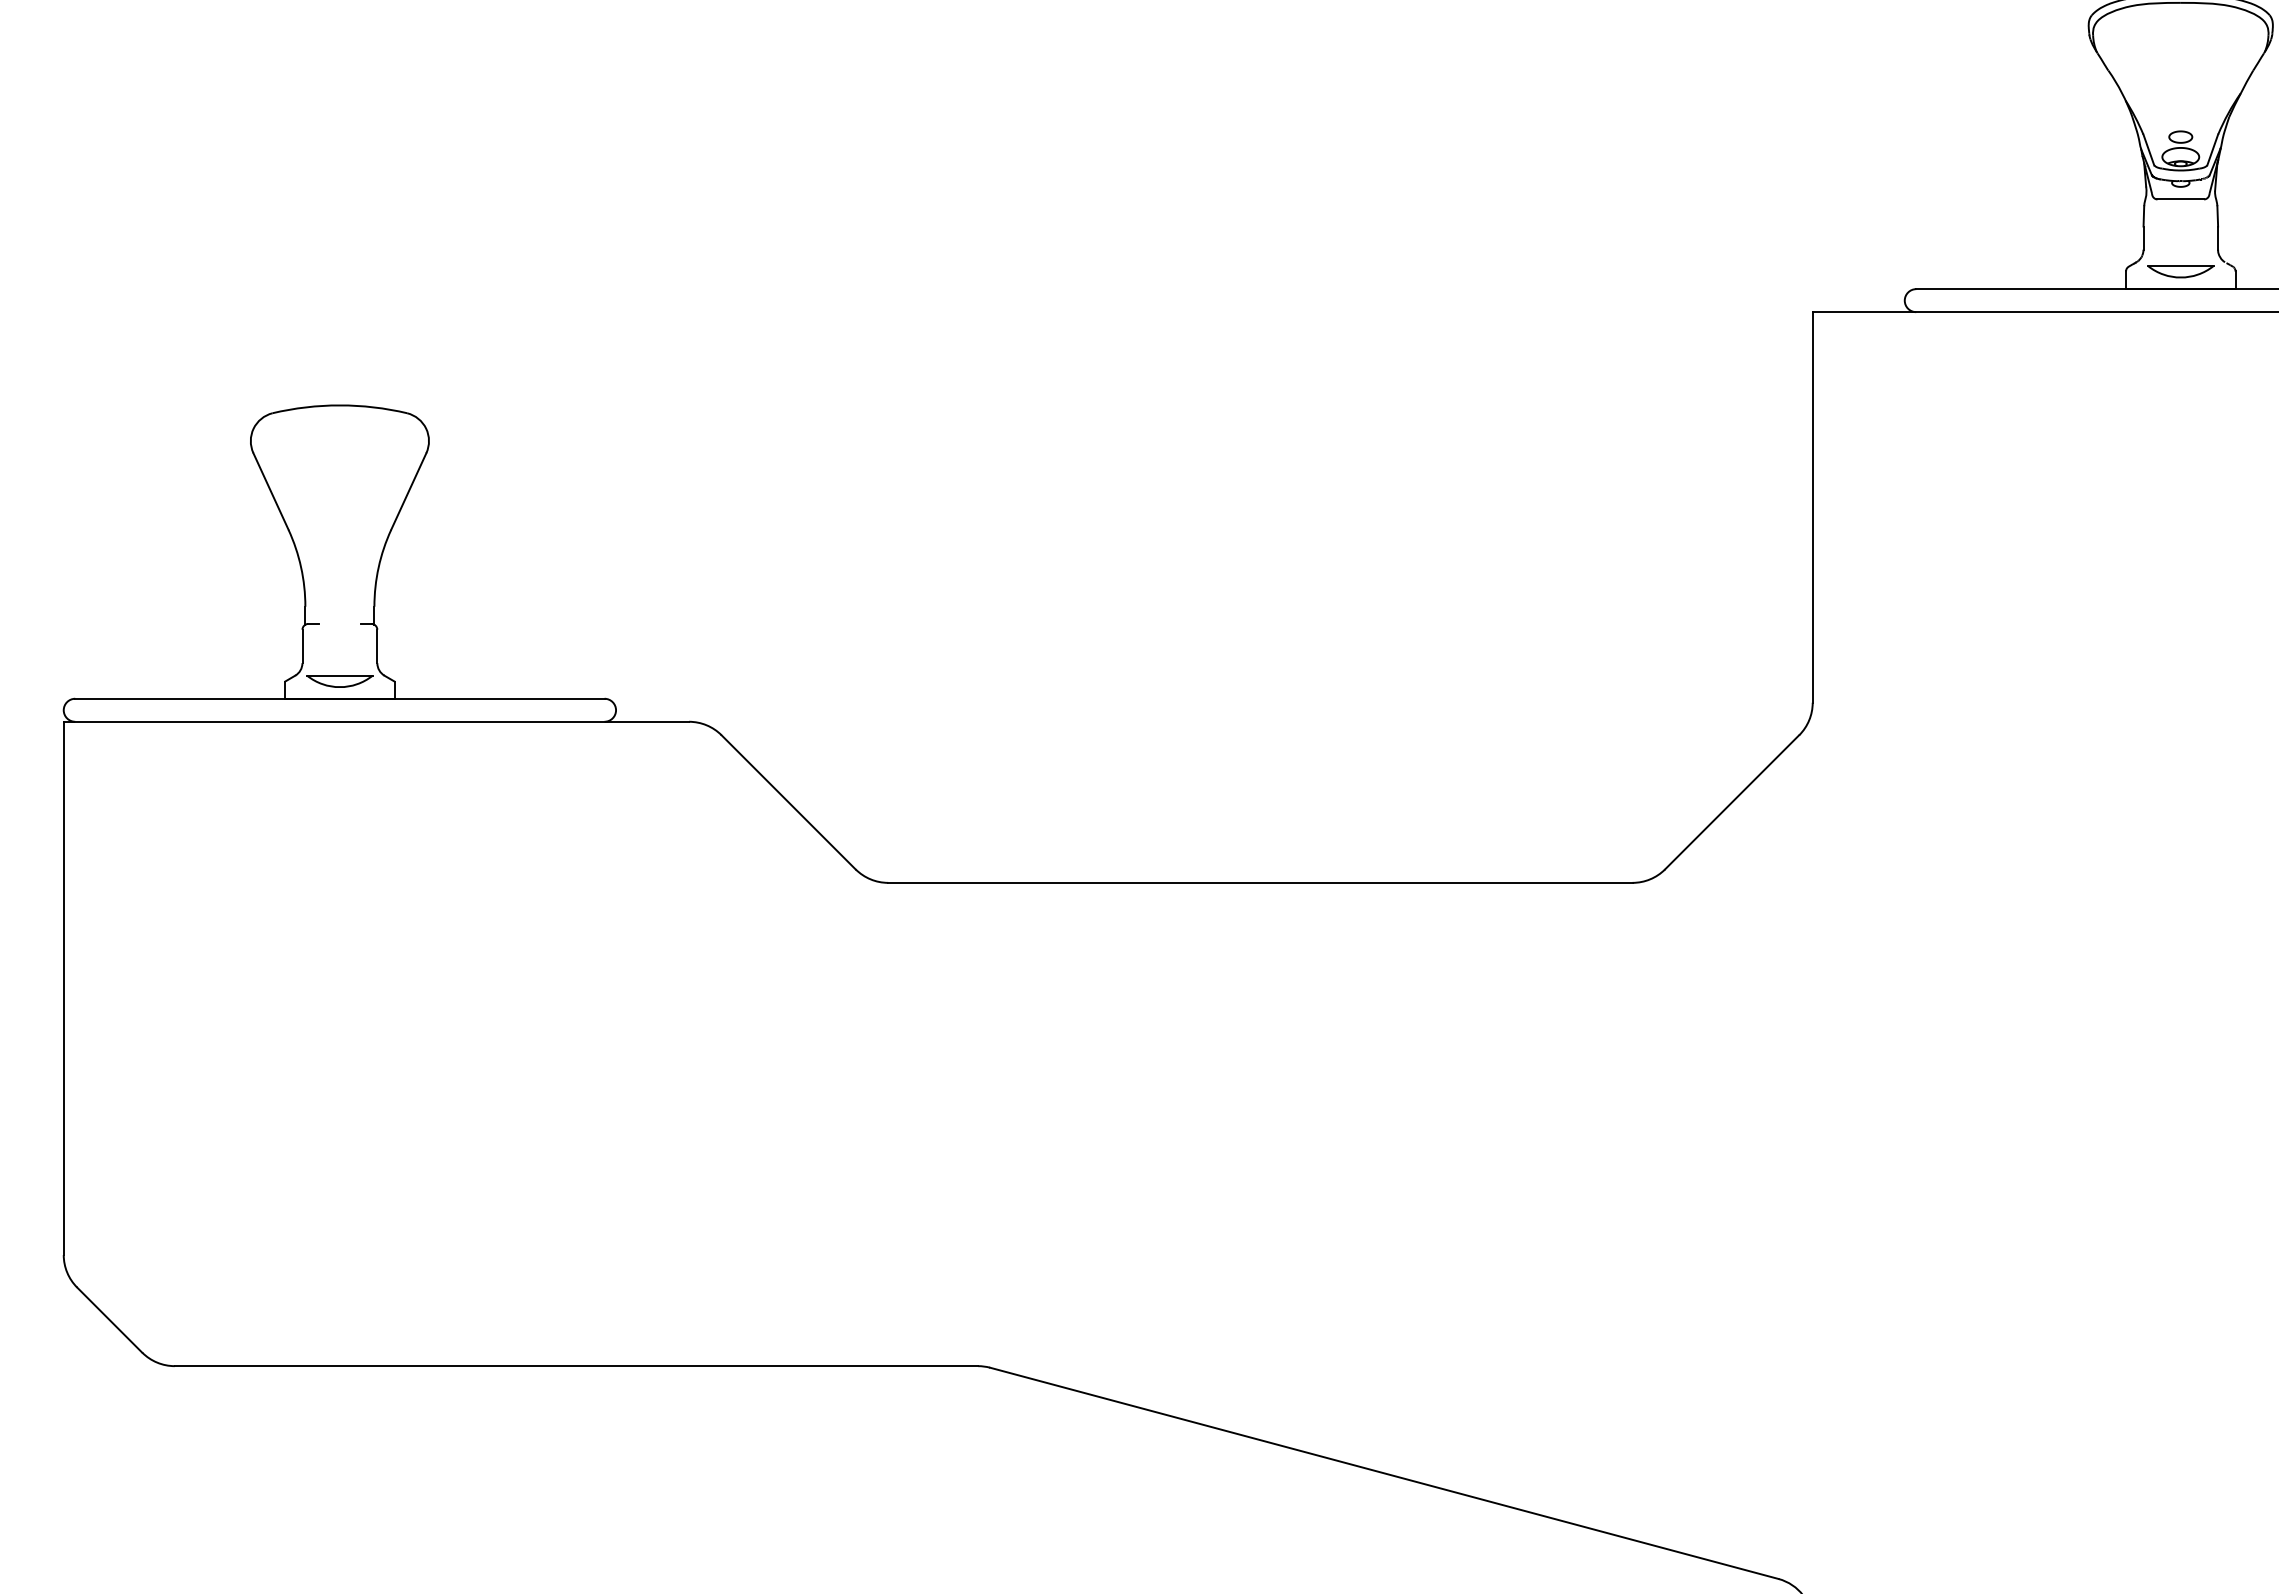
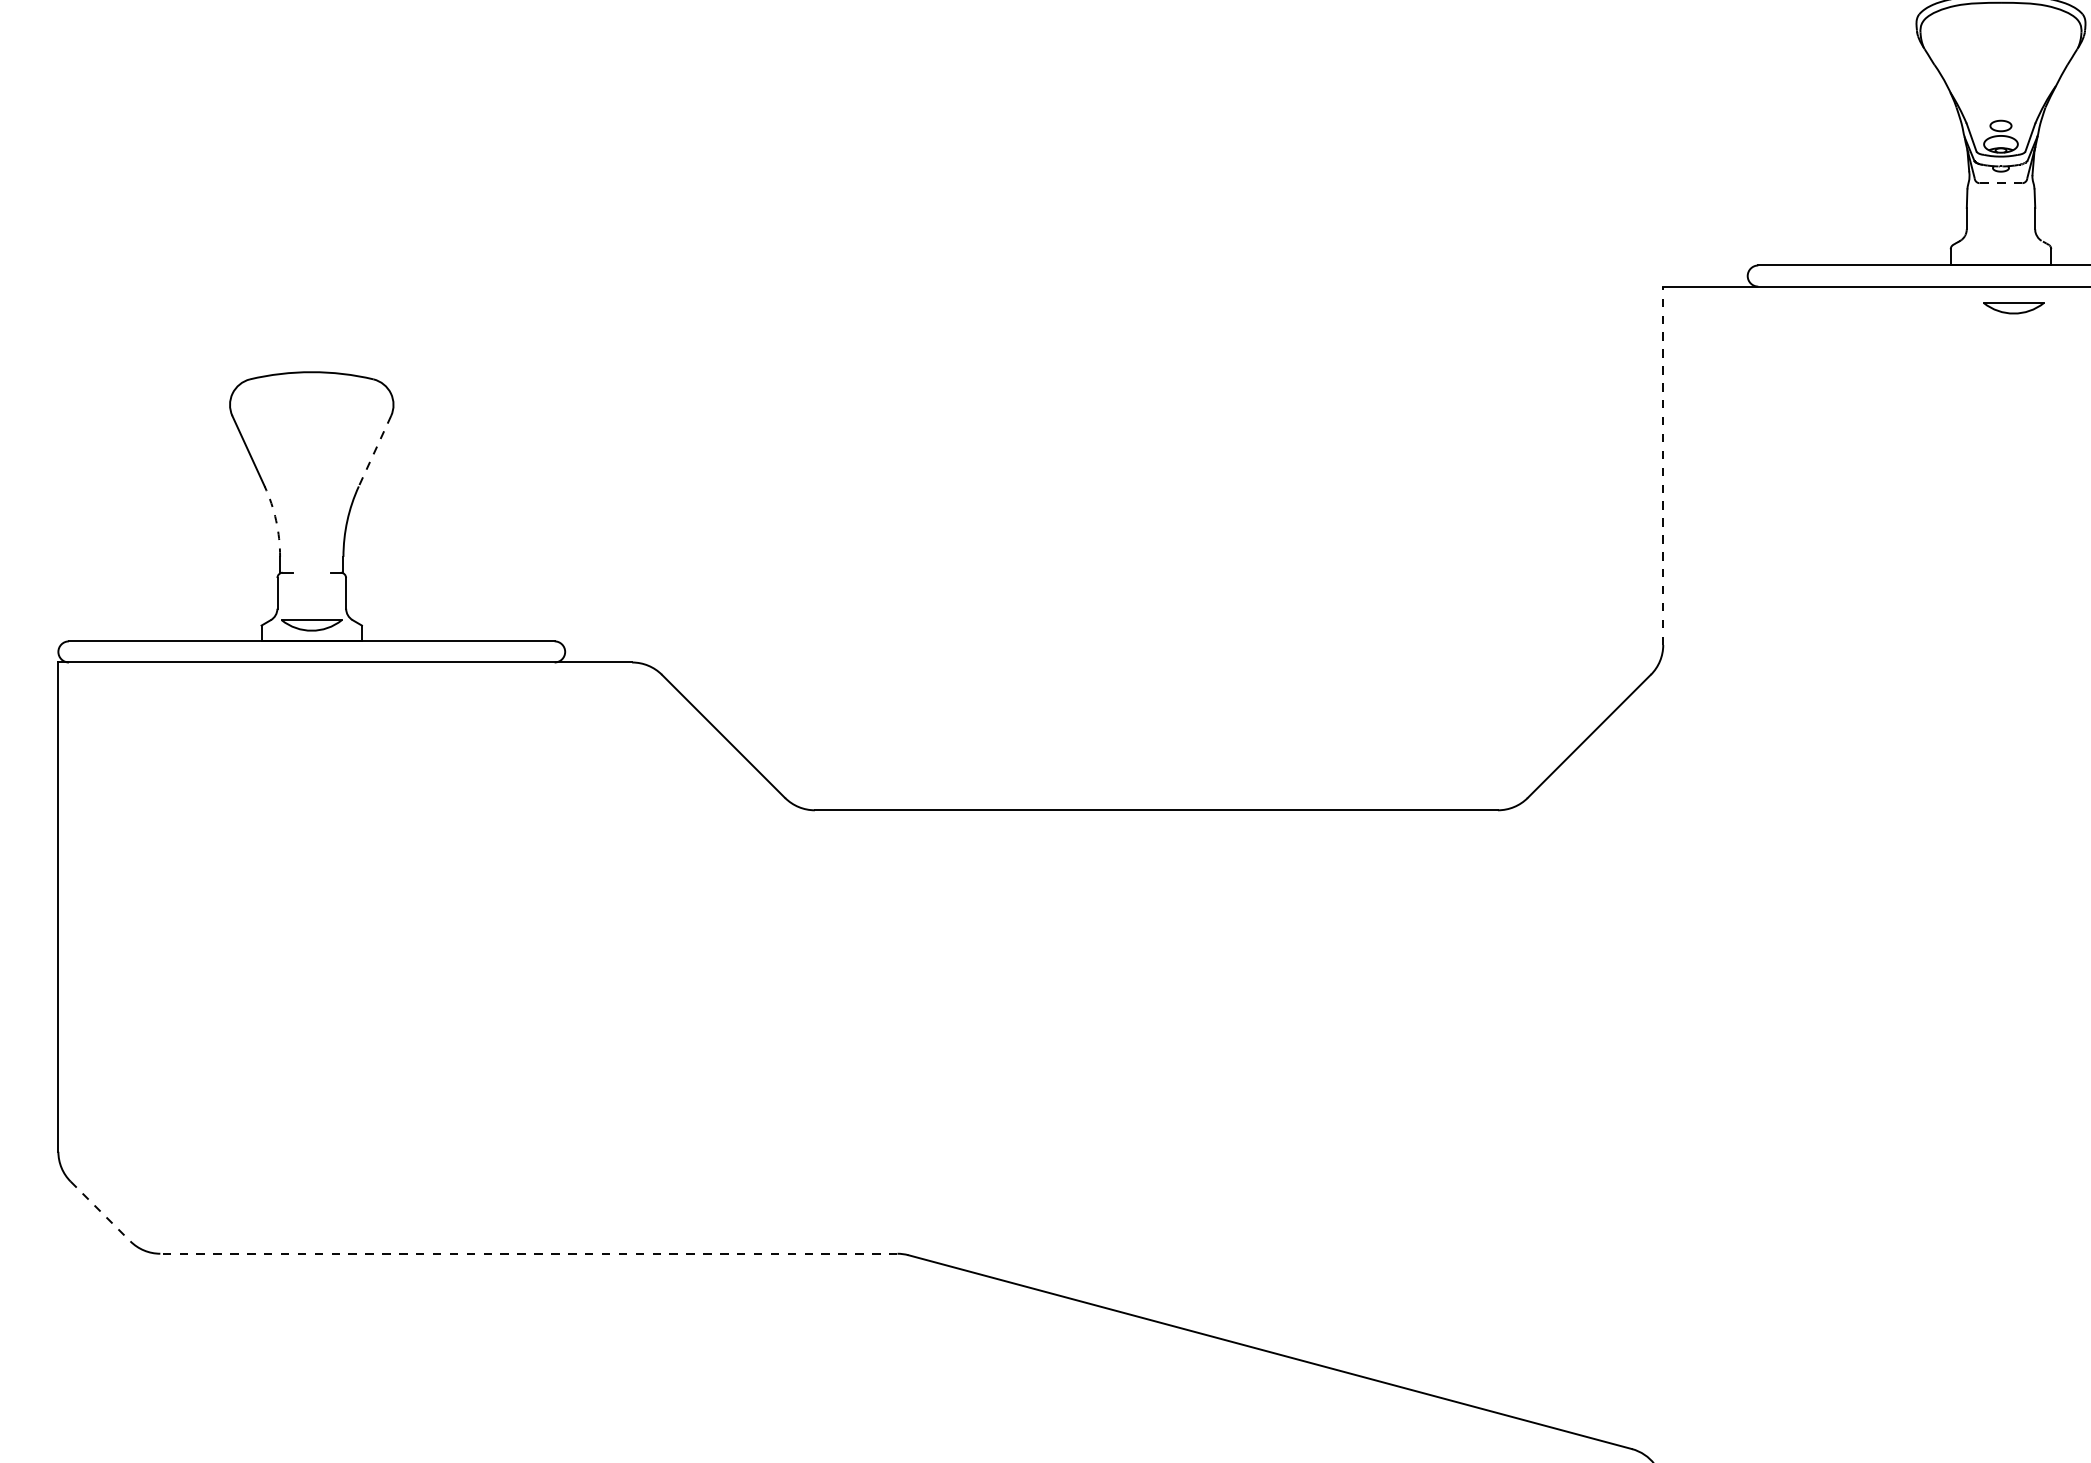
line: (2180, 199) -> (2000, 183), solid -> dashed
part: (2180, 271) -> (2013, 308), moved
line: (408, 491) -> (374, 451), solid -> dashed
line: (1812, 506) -> (1663, 464), solid -> dashed
arc: (301, 567) -> (276, 520), solid -> dashed
line: (110, 1320) -> (101, 1211), solid -> dashed
line: (576, 1366) -> (528, 1254), solid -> dashed

